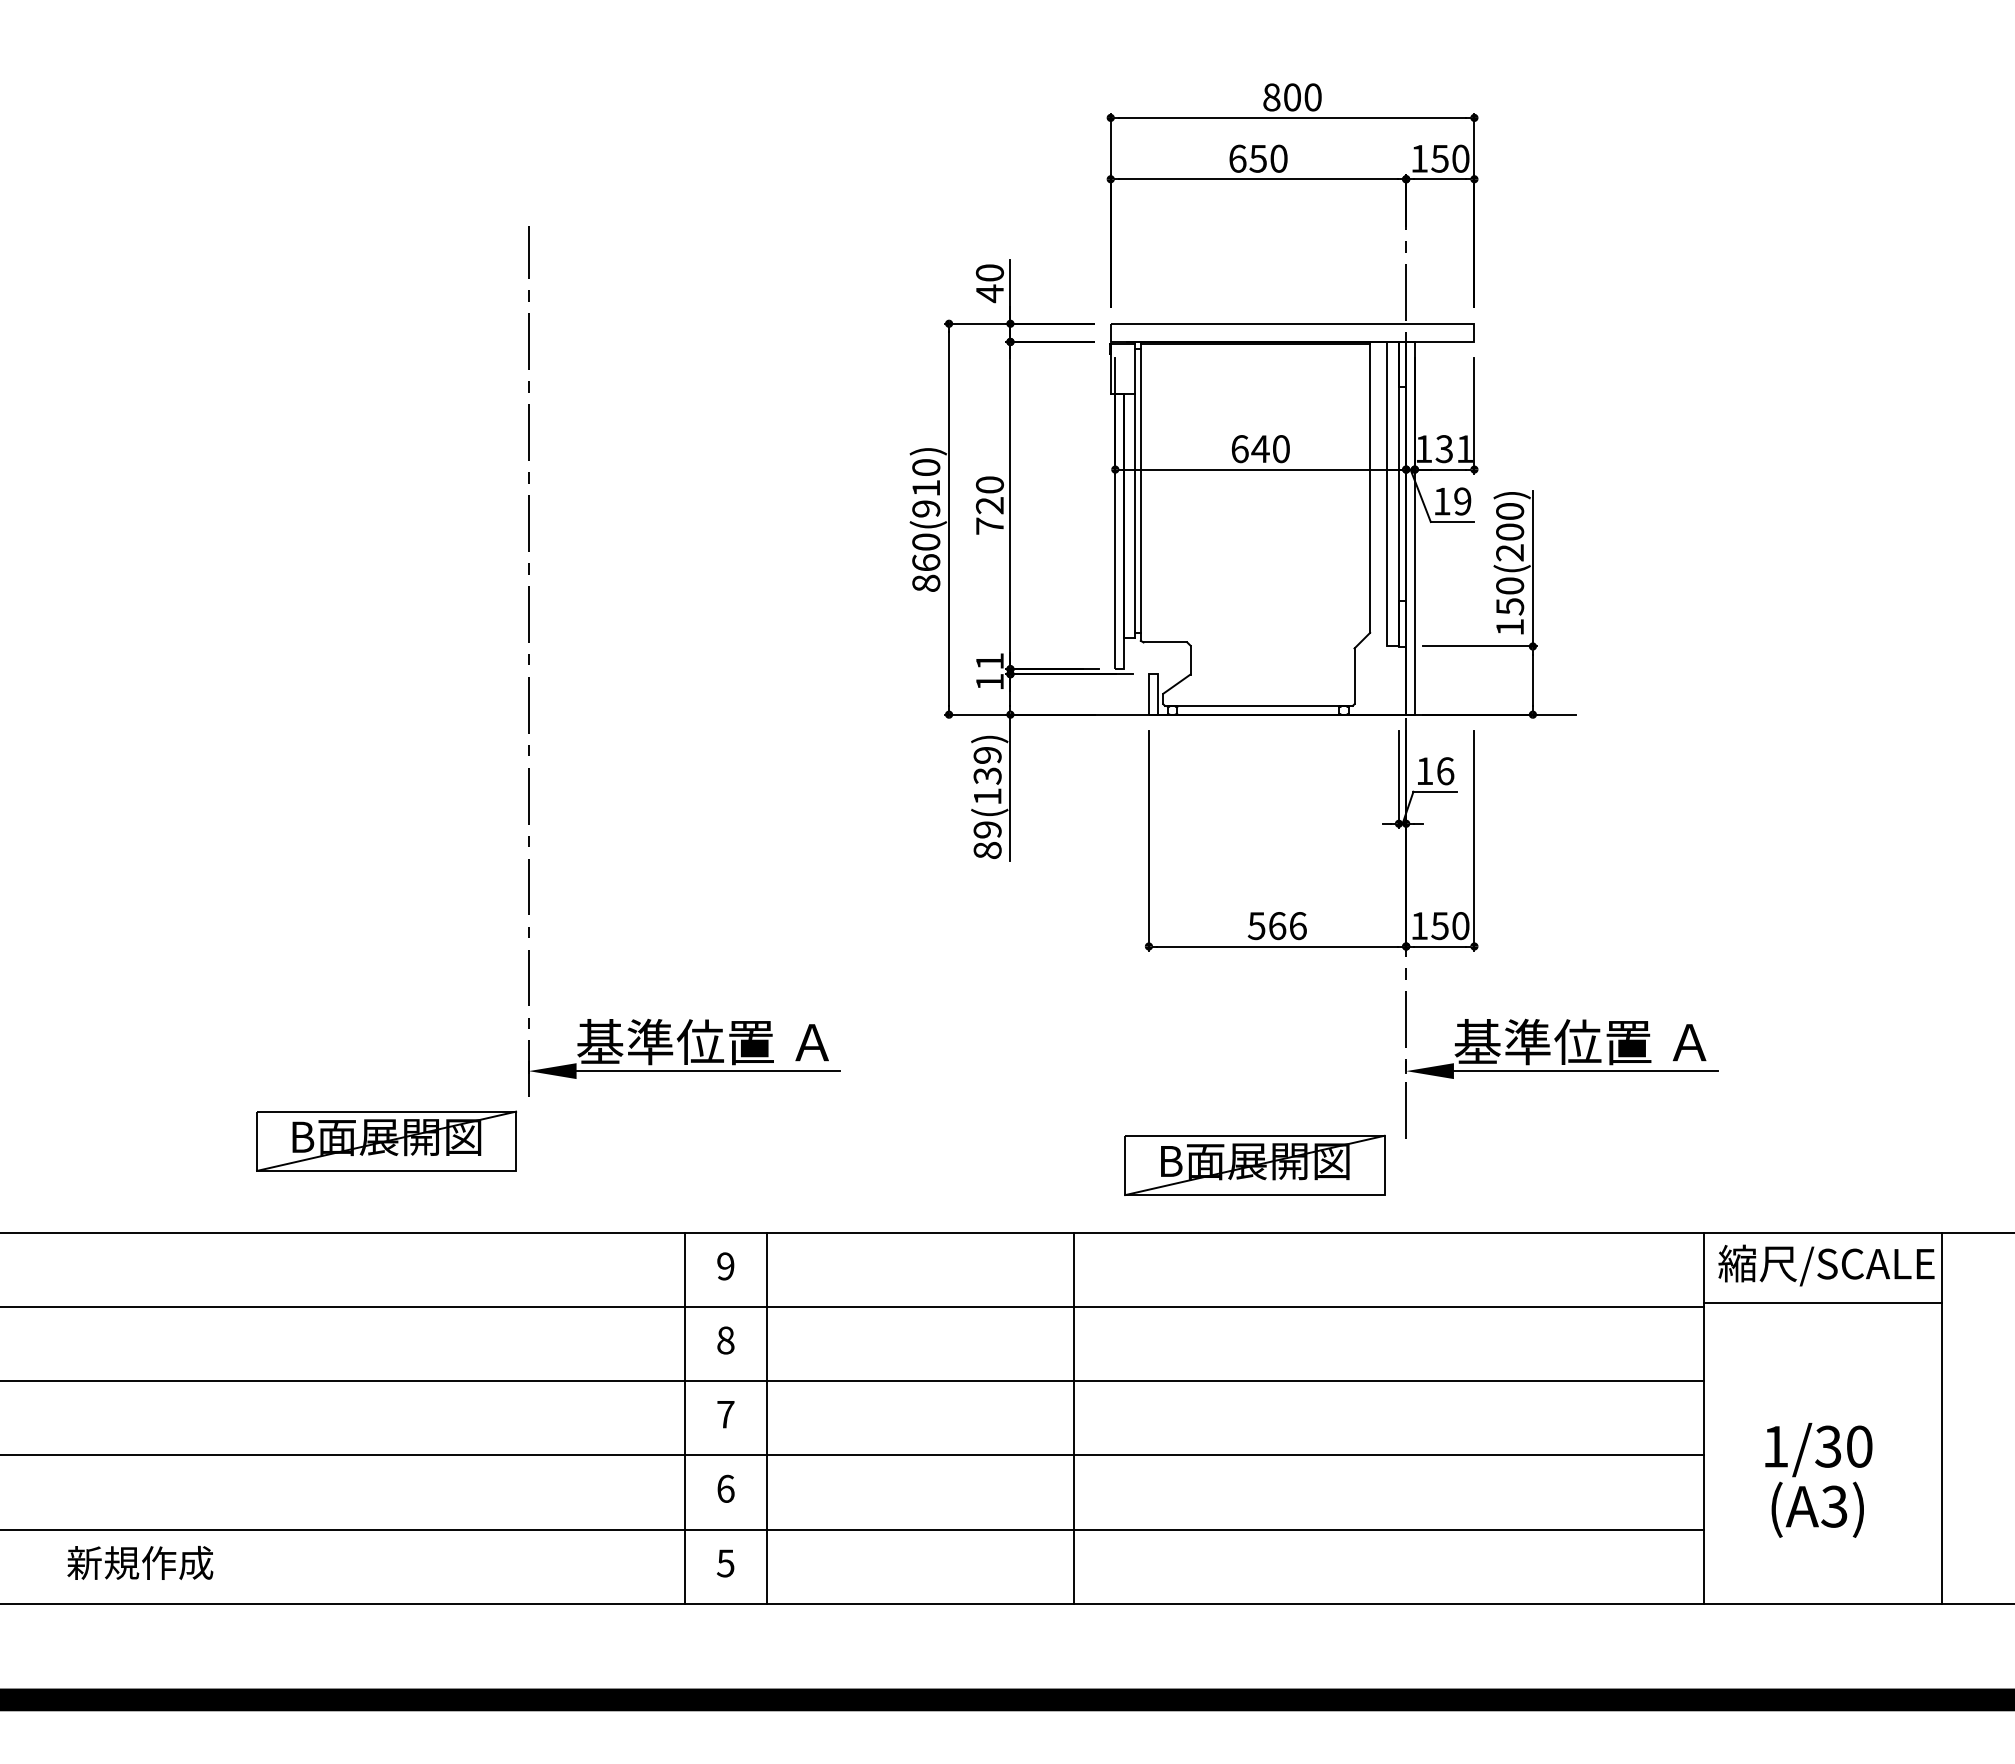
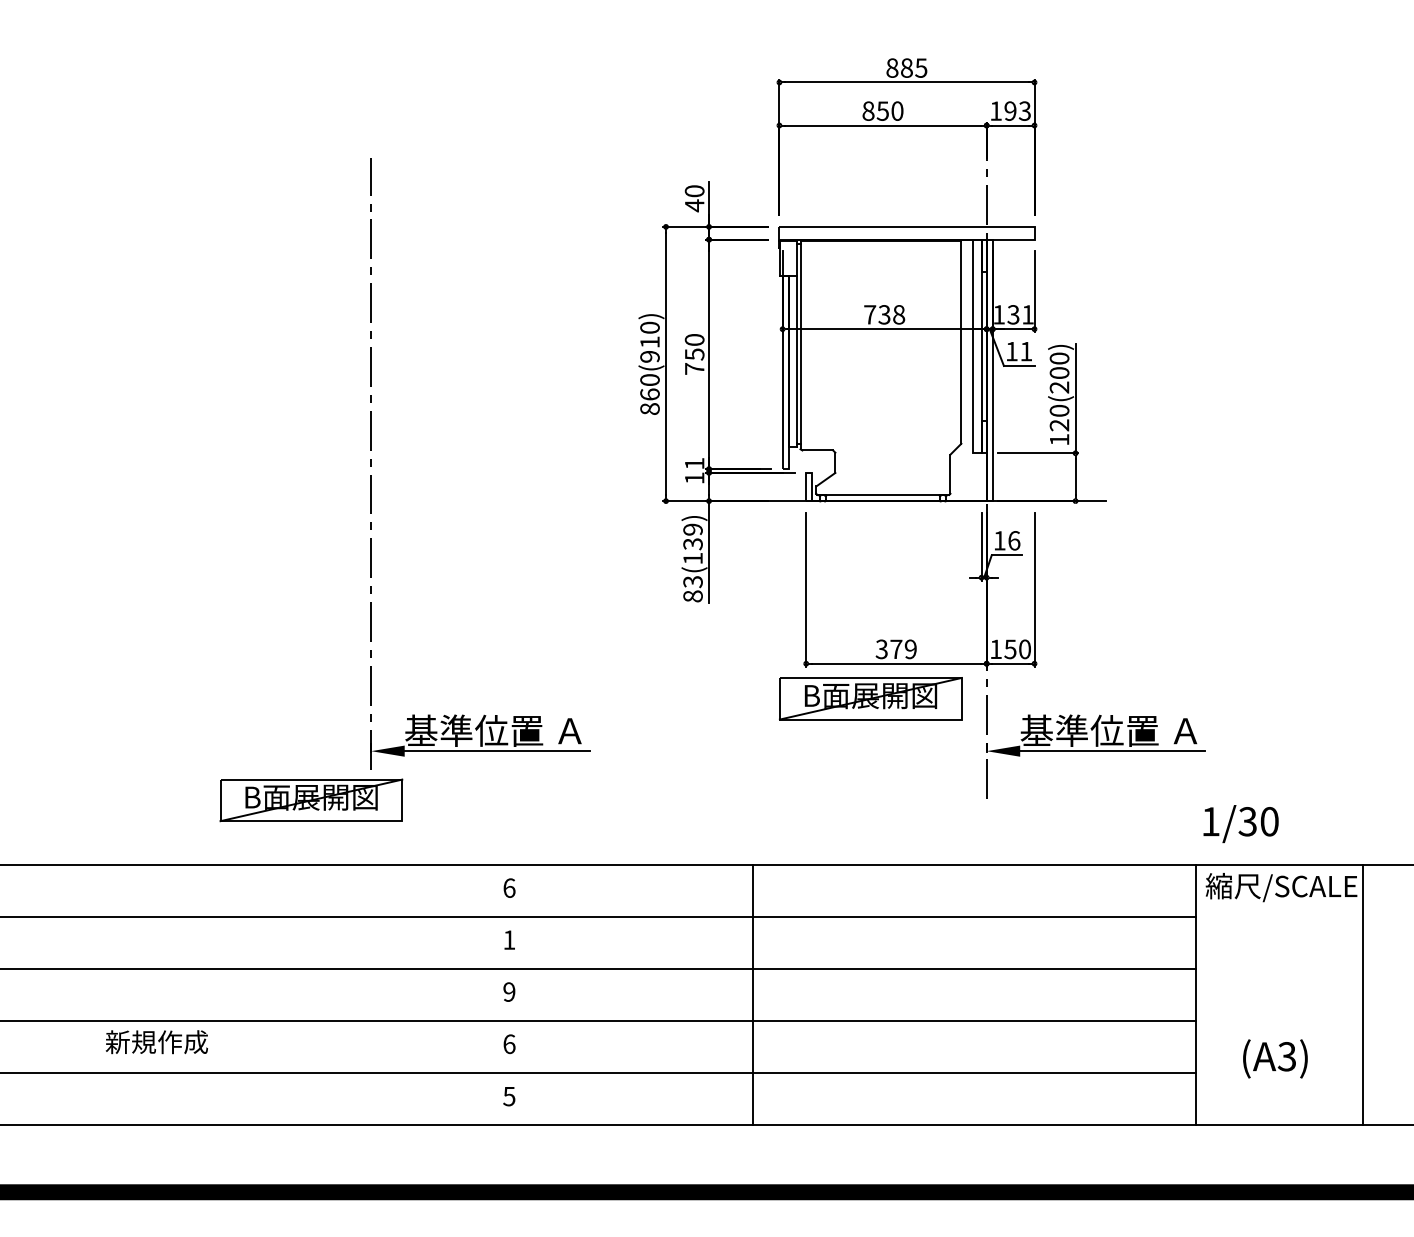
text: (1302, 97) -> (913, 68), 800 -> 885
text: (1237, 158) -> (868, 110), 650 -> 850
text: (1450, 158) -> (1017, 110), 150 -> 193
text: (1260, 449) -> (884, 315), 640 -> 738
text: (1462, 501) -> (1026, 351), 19 -> 11
text: (989, 505) -> (694, 354), 720 -> 750
text: (1510, 606) -> (1059, 425), 150(200) -> 120(200)
text: (987, 829) -> (692, 581), 89(139) -> 83(139)
text: (1277, 926) -> (896, 649), 566 -> 379
part: (386, 1140) -> (311, 799), moved
part: (1254, 1164) -> (870, 698), moved
text: (725, 1266) -> (509, 888), 9 -> 6
line: (1823, 1303) -> (1279, 914), removed
text: (725, 1340) -> (509, 940), 8 -> 1
text: (725, 1414) -> (509, 992), 7 -> 9
line: (684, 1418) -> (480, 994), removed
line: (767, 1418) -> (538, 994), removed
text: (1818, 1450) -> (1240, 824), moved
text: (140, 1562) -> (157, 1041), moved

